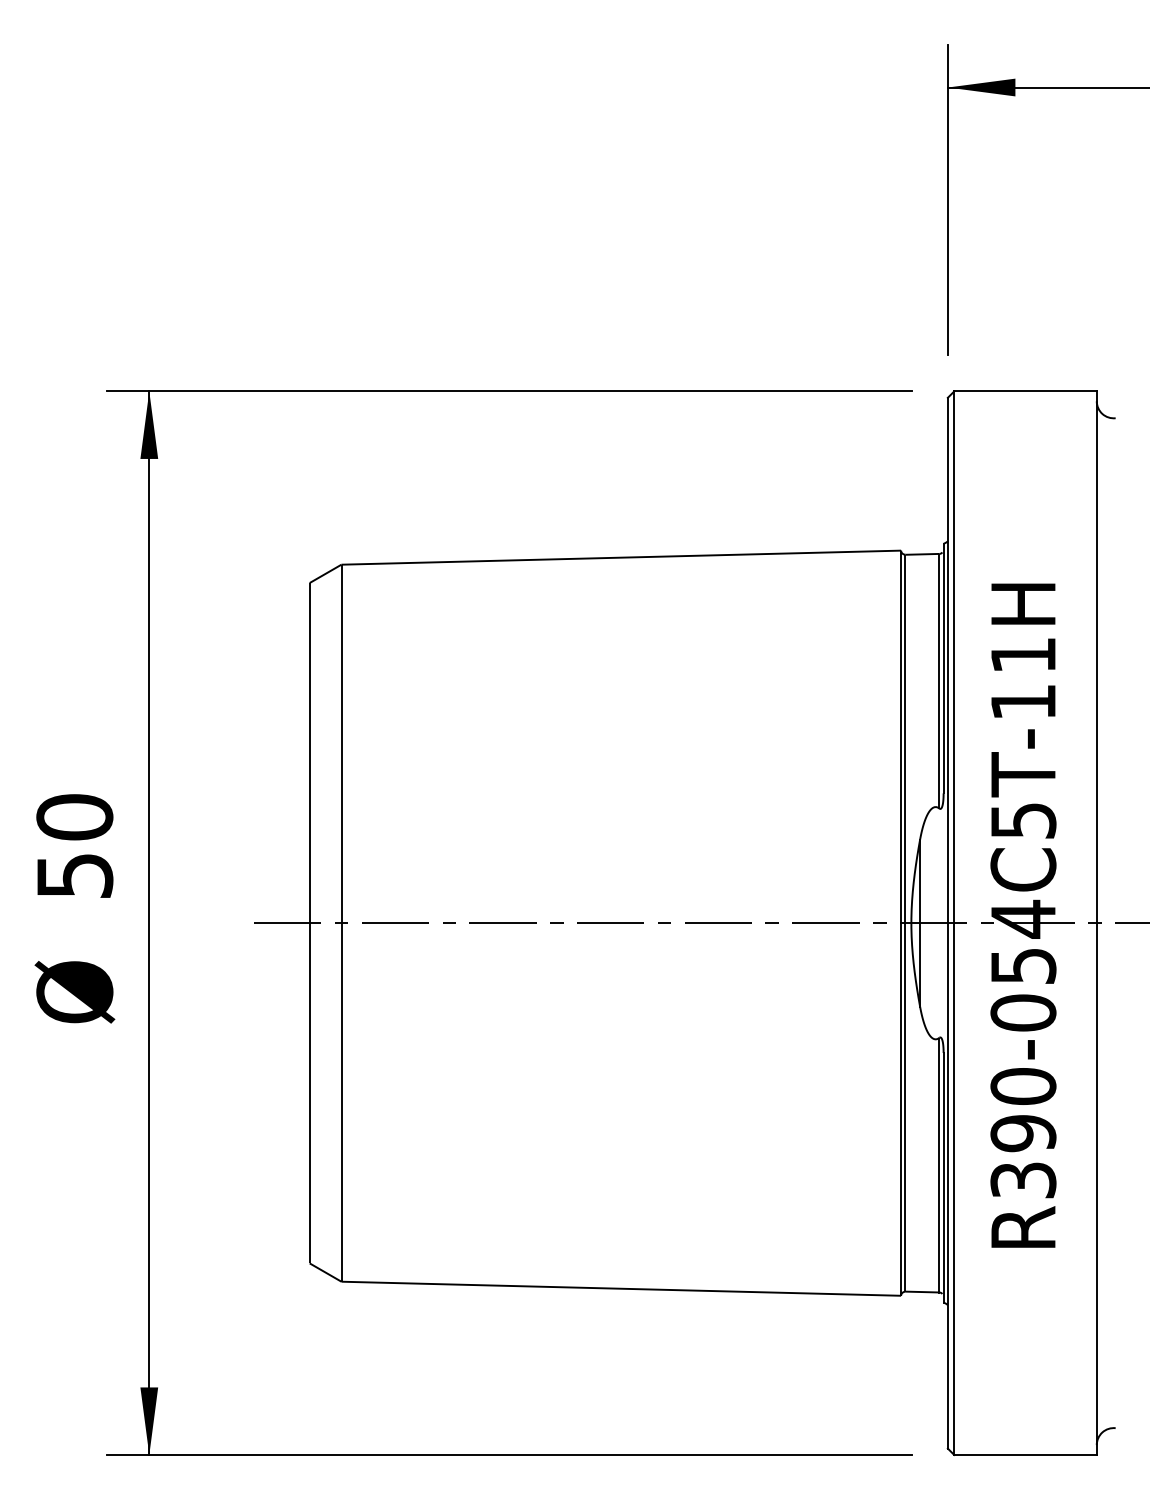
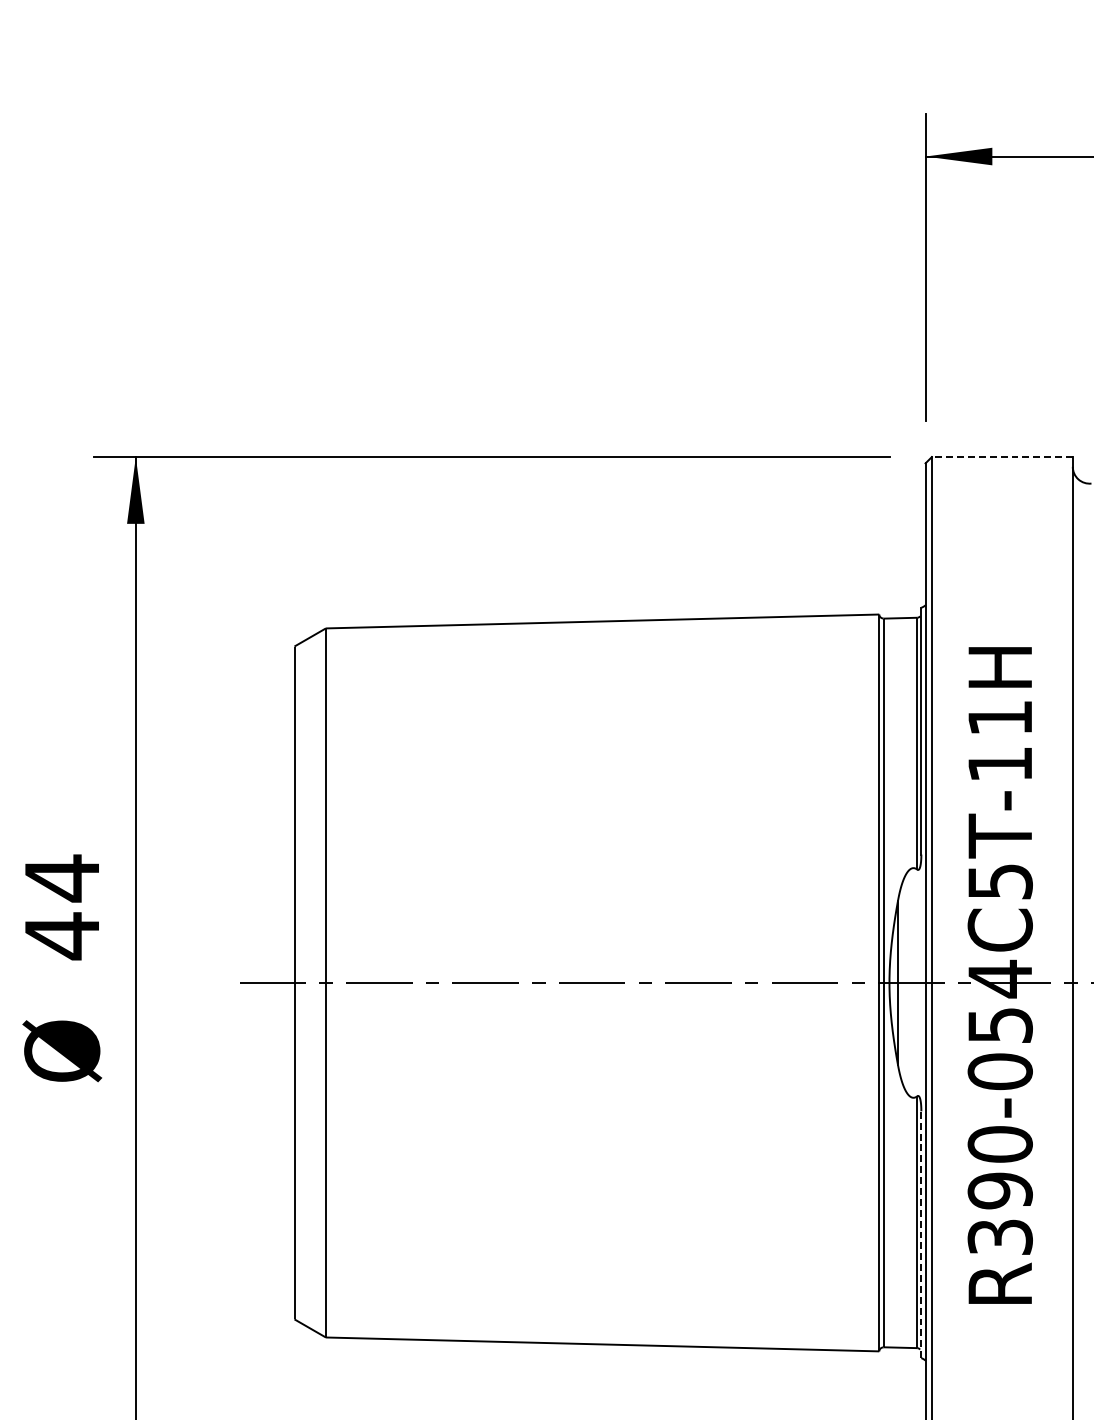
line: (1025, 391) -> (1002, 457), solid -> dashed
text: (74, 846) -> (61, 907), 50 -> 44
line: (943, 1177) -> (921, 1234), solid -> dashed

